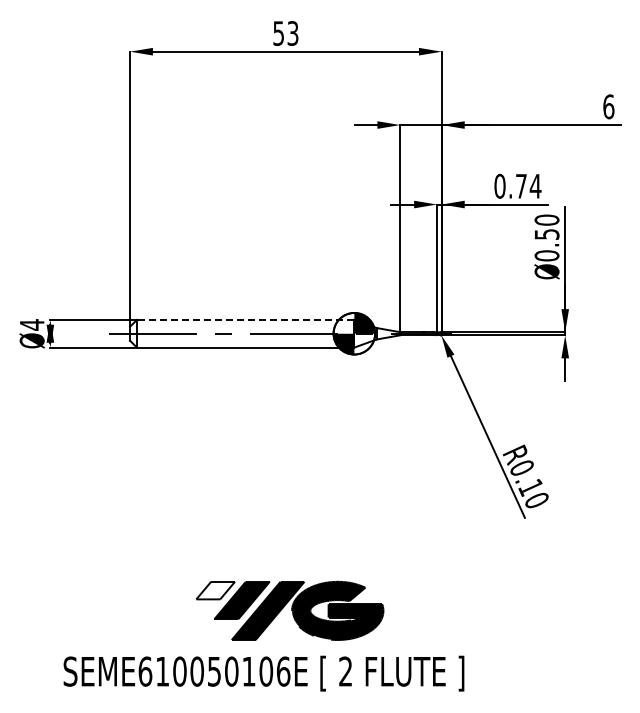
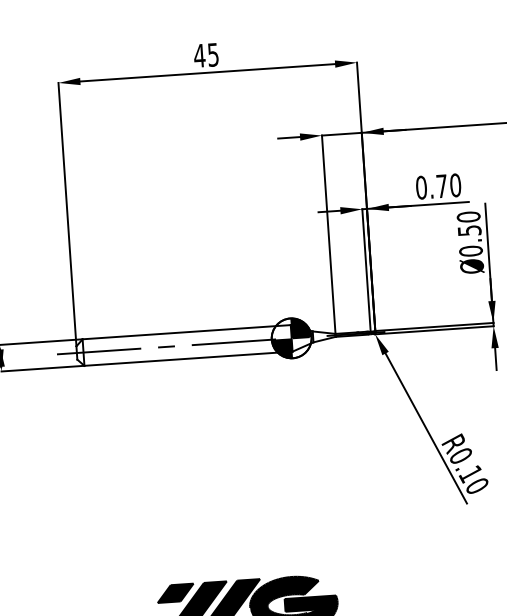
text: (285, 33) -> (206, 55), 53 -> 45
text: (535, 185) -> (455, 184), 0.74 -> 0.70
line: (245, 319) -> (186, 331), dashed -> solid
fill: (215, 590) -> (175, 593), added

